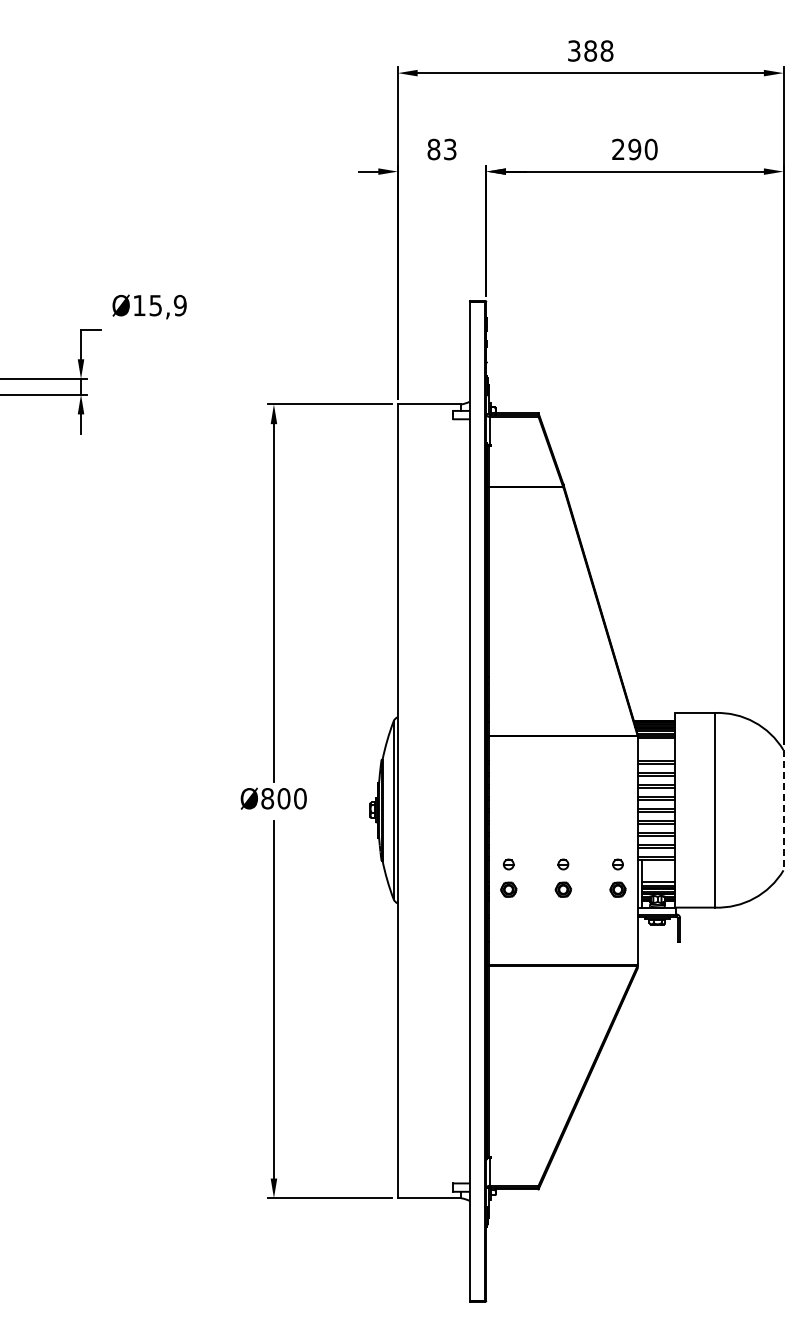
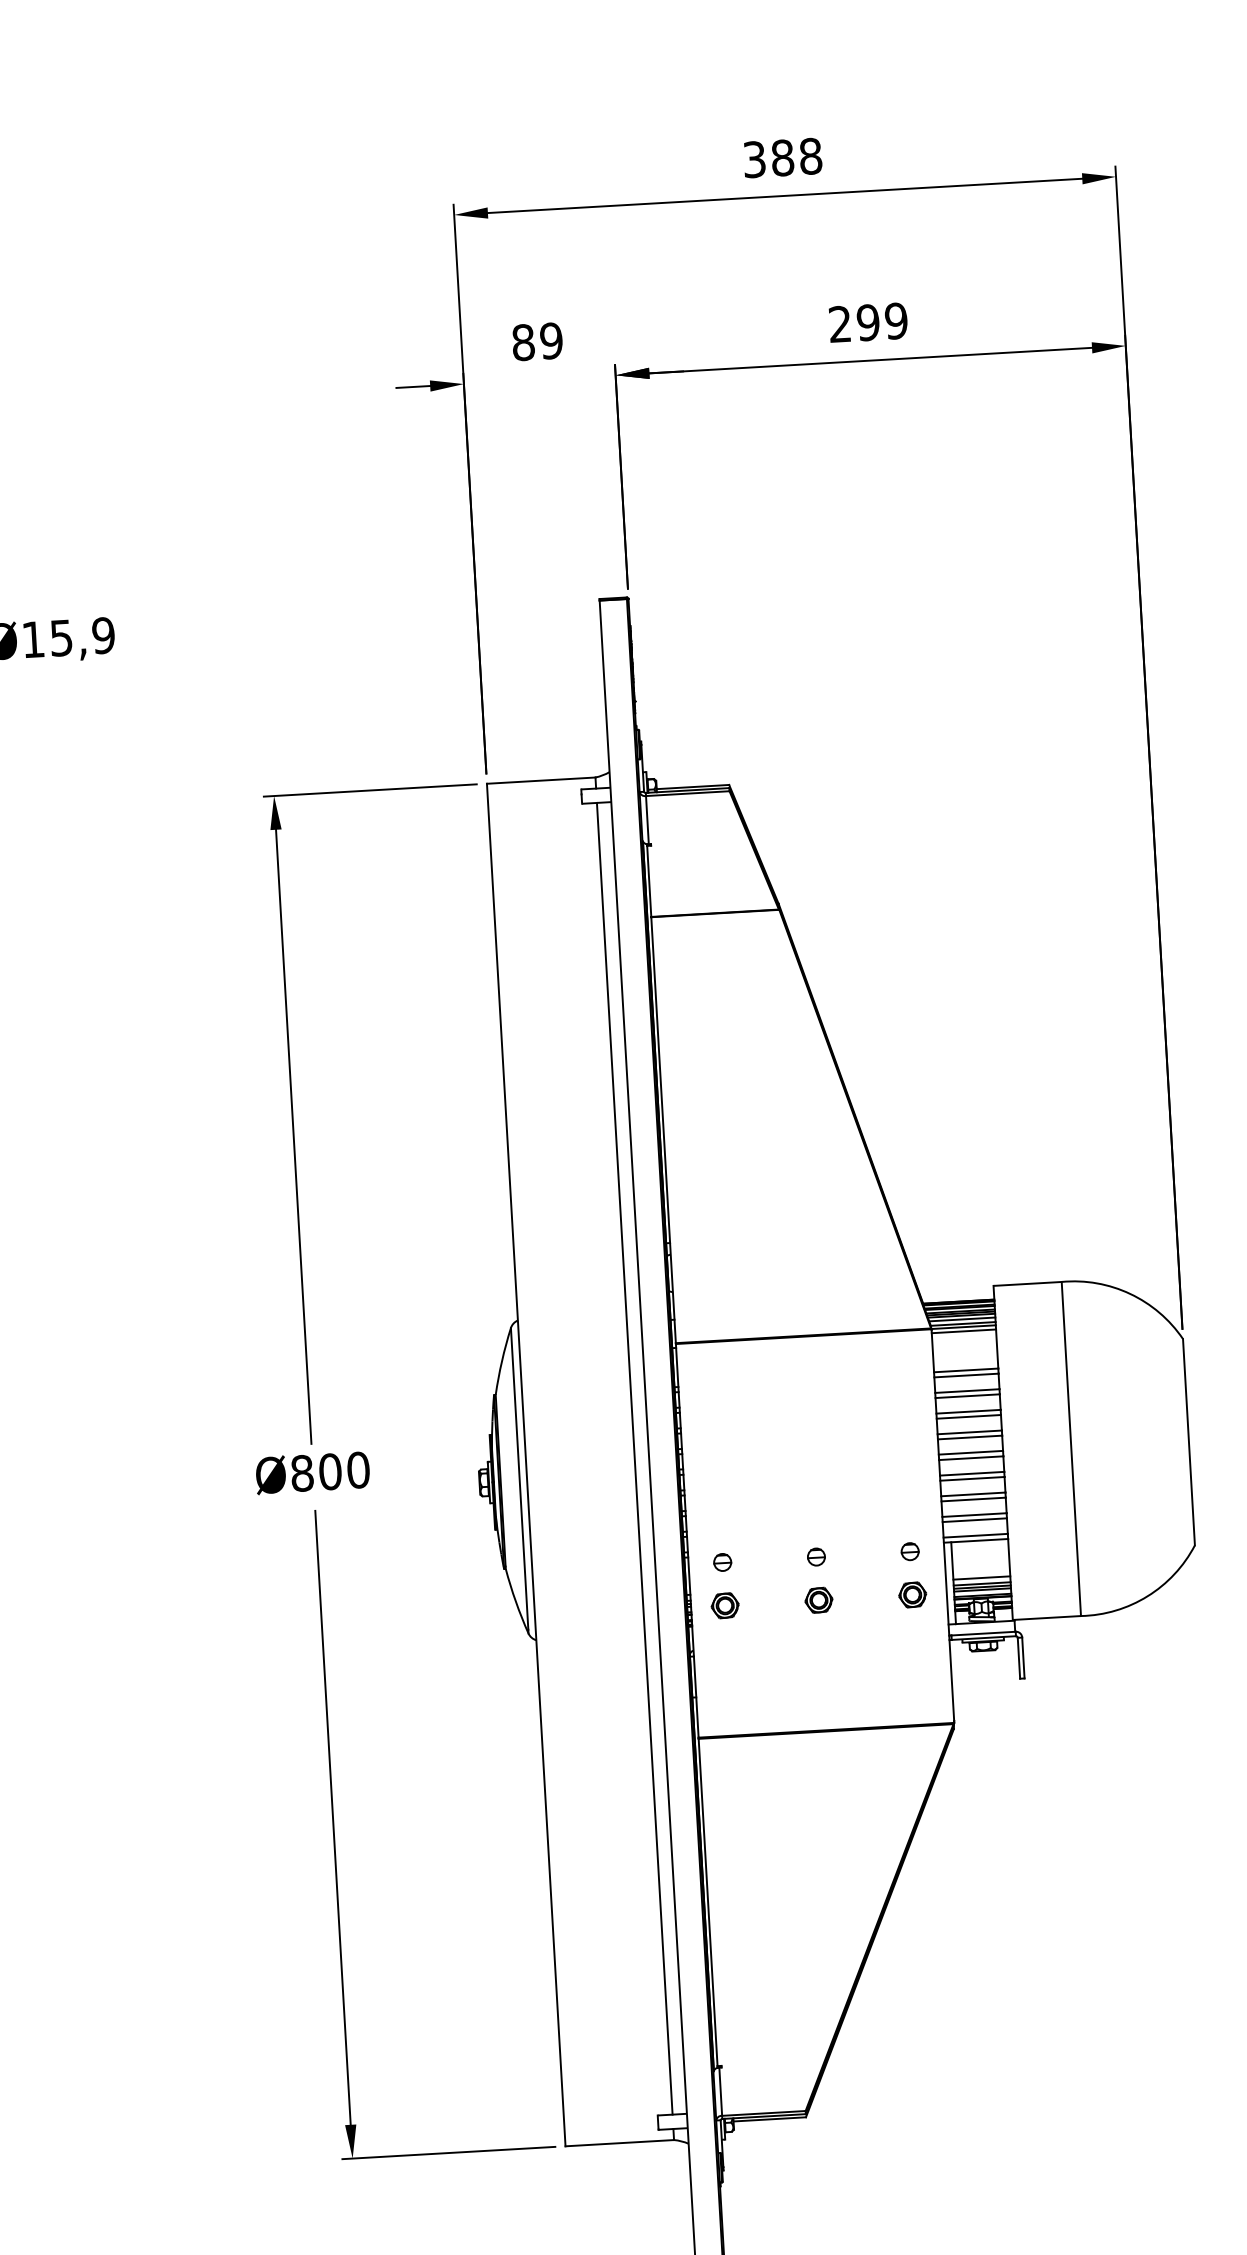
text: (449, 149) -> (550, 340), 83 -> 89
text: (650, 149) -> (895, 321), 290 -> 299
line: (461, 801) -> (635, 1458), added
line: (783, 810) -> (1188, 1442), dashed -> solid

